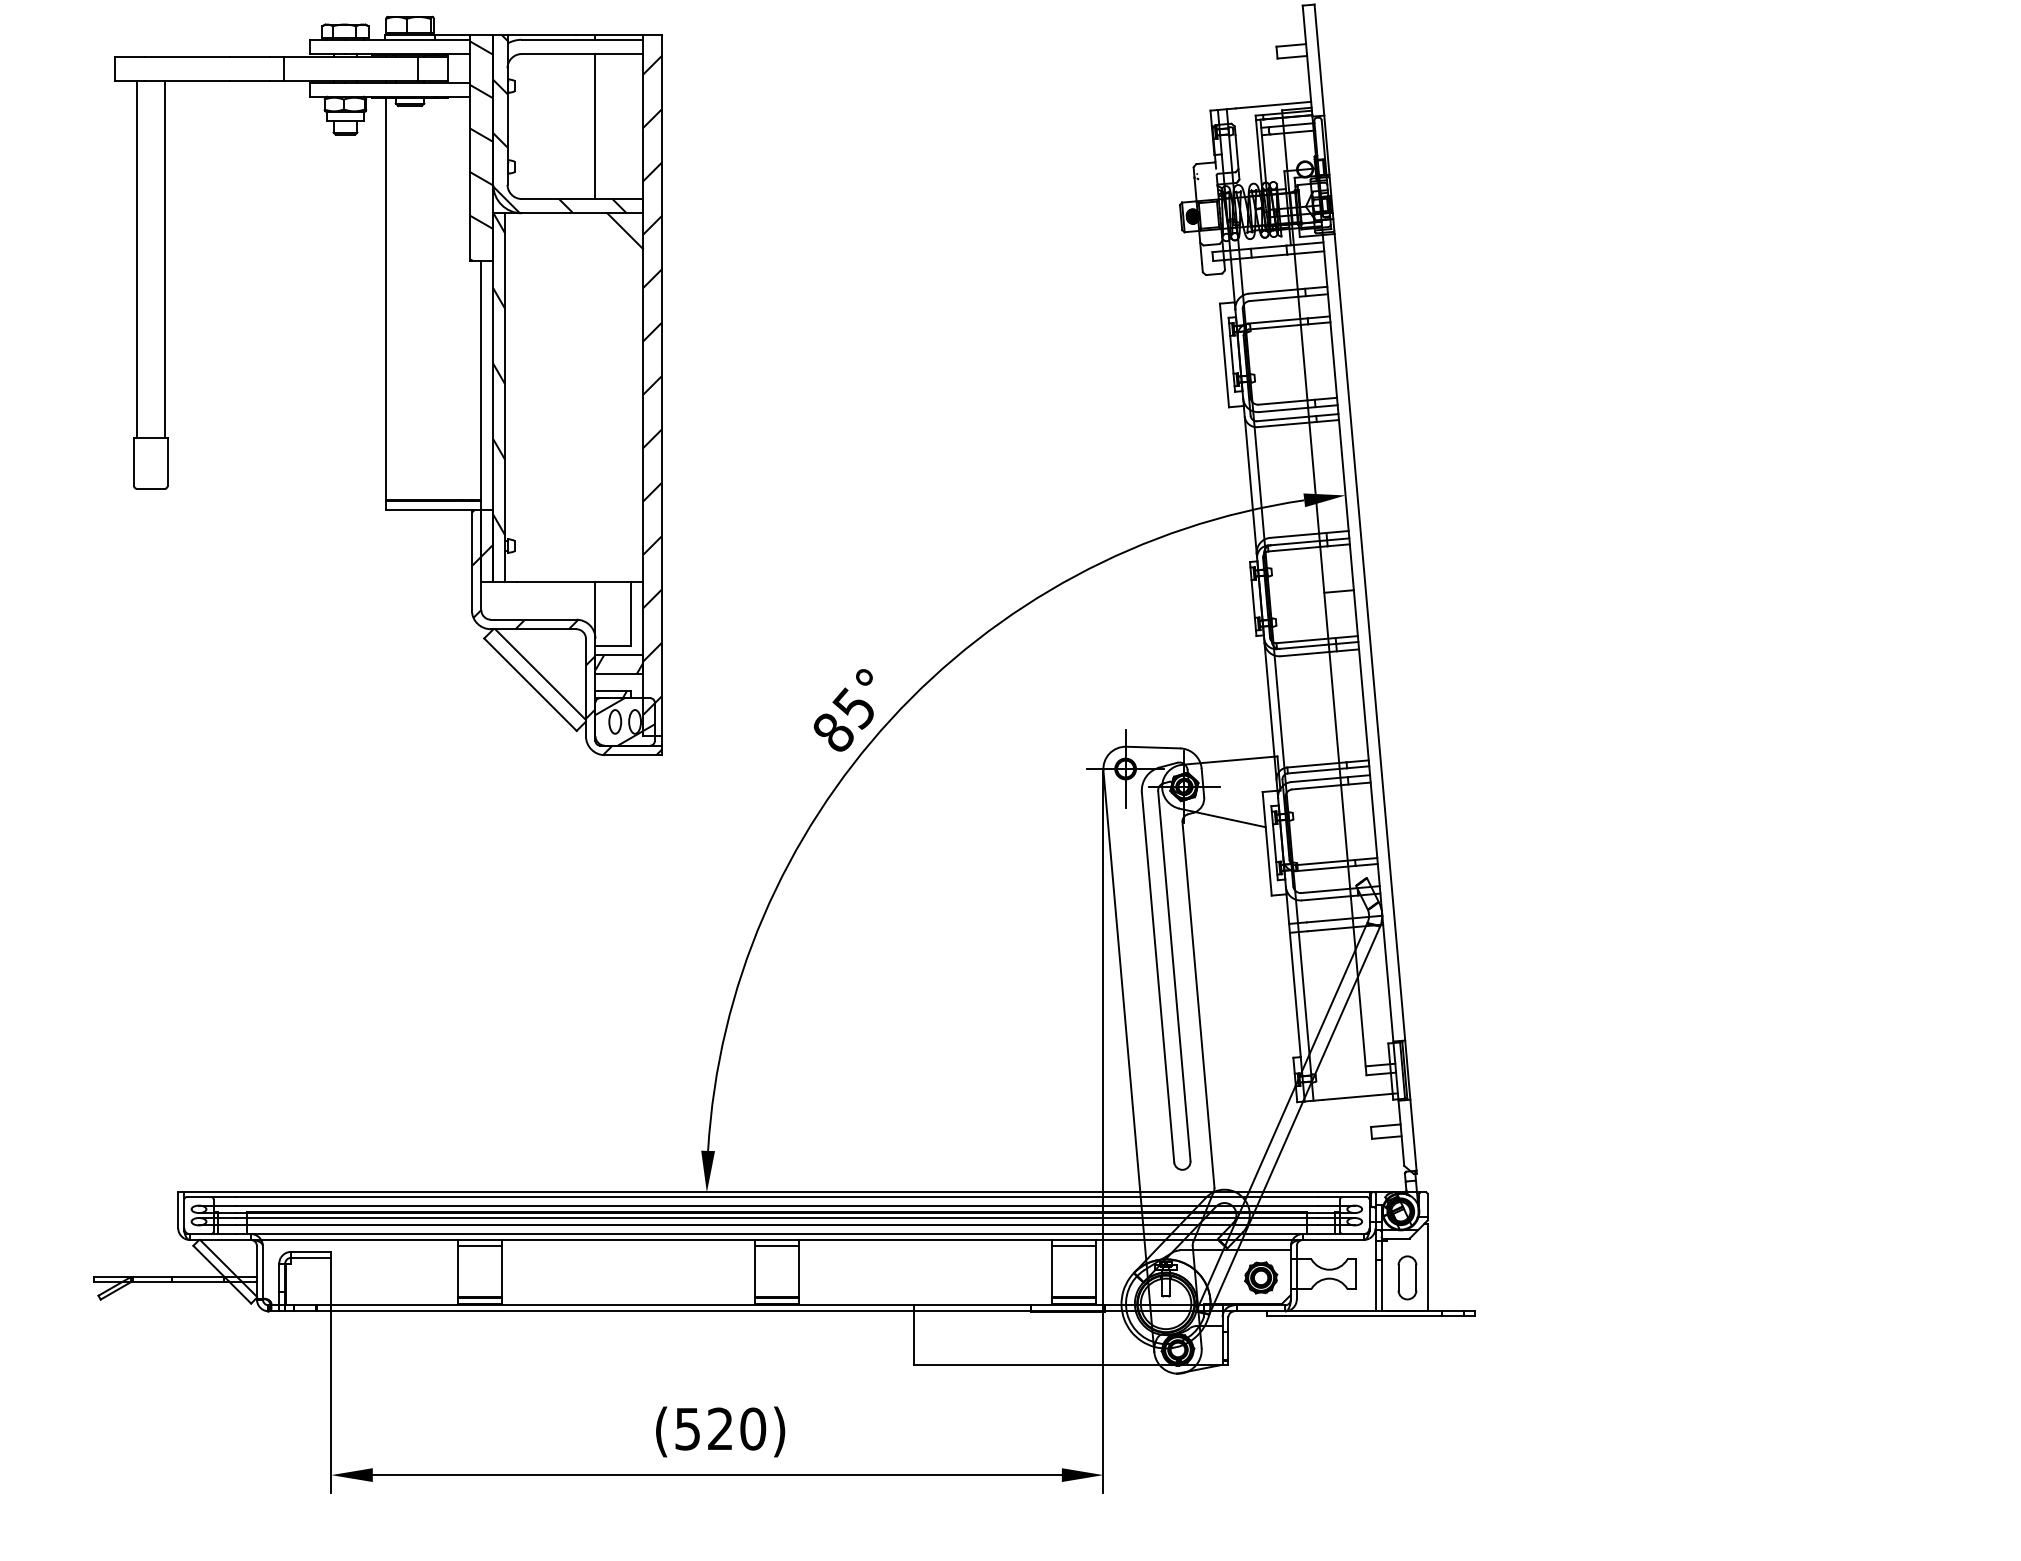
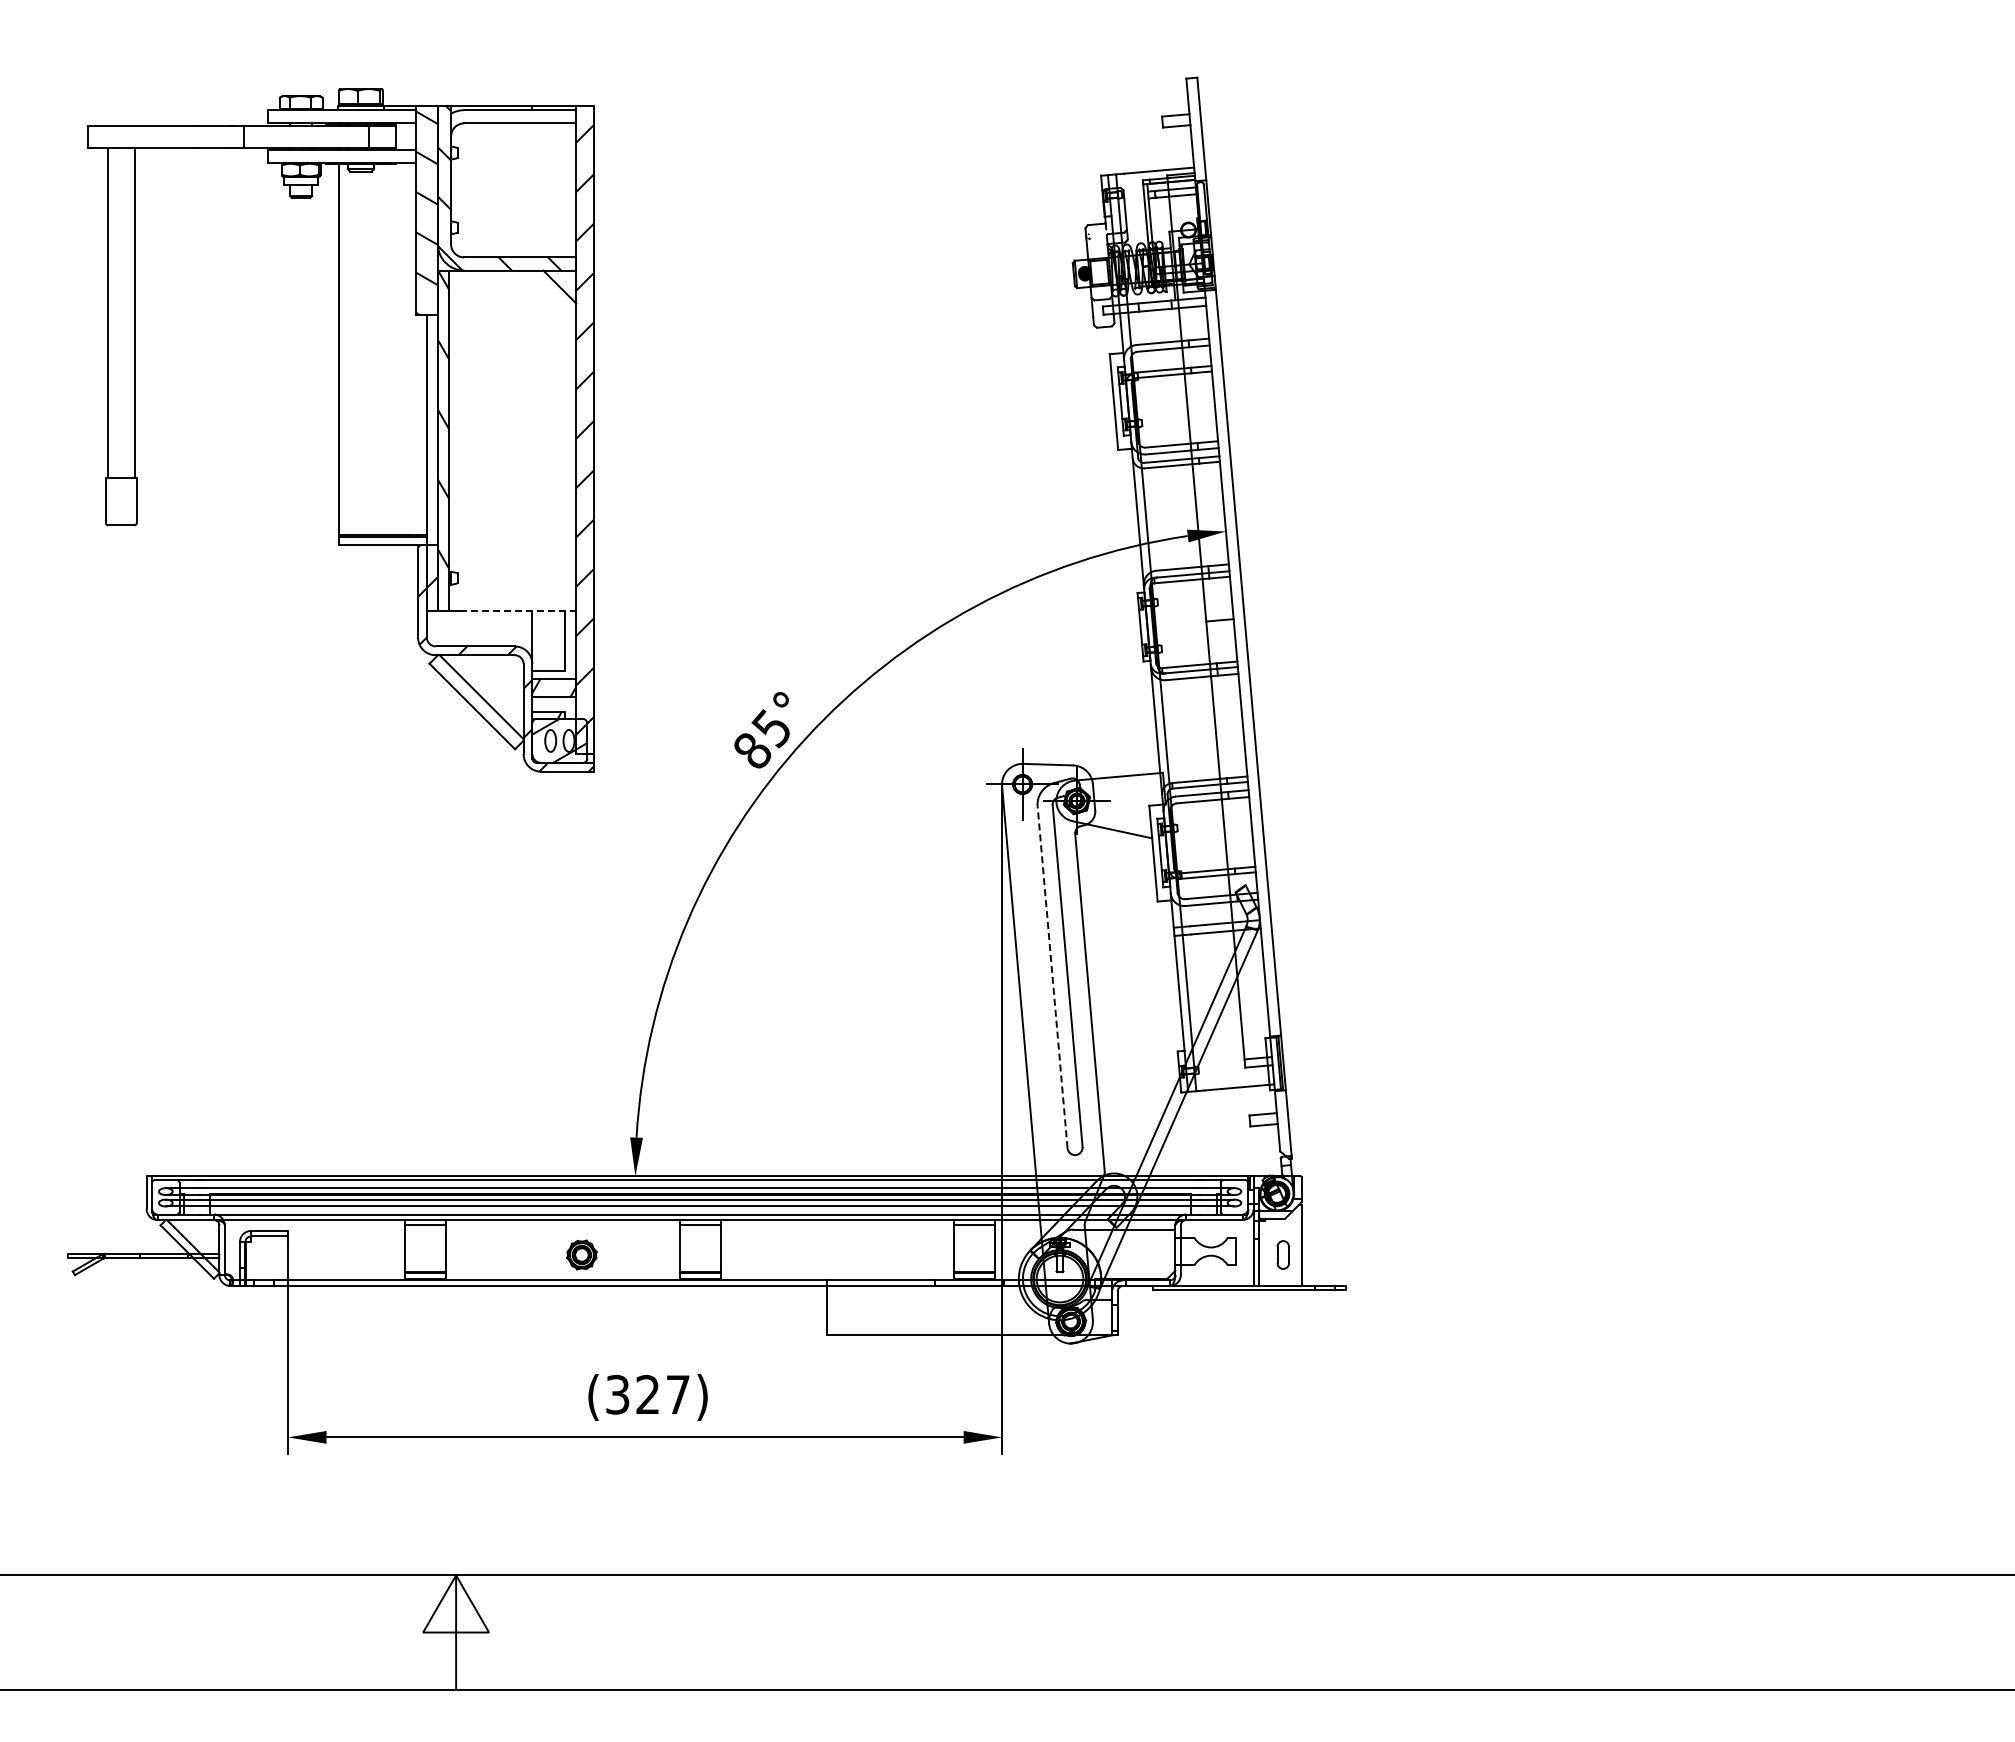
line: (595, 126) -> (532, 190), removed
line: (580, 581) -> (518, 611), solid -> dashed
line: (1157, 977) -> (1052, 977), solid -> dashed
part: (1260, 1277) -> (581, 1254), moved
part: (1407, 1277) -> (1283, 1254), size x0.7
text: (721, 1428) -> (648, 1394), (520) -> (327)

